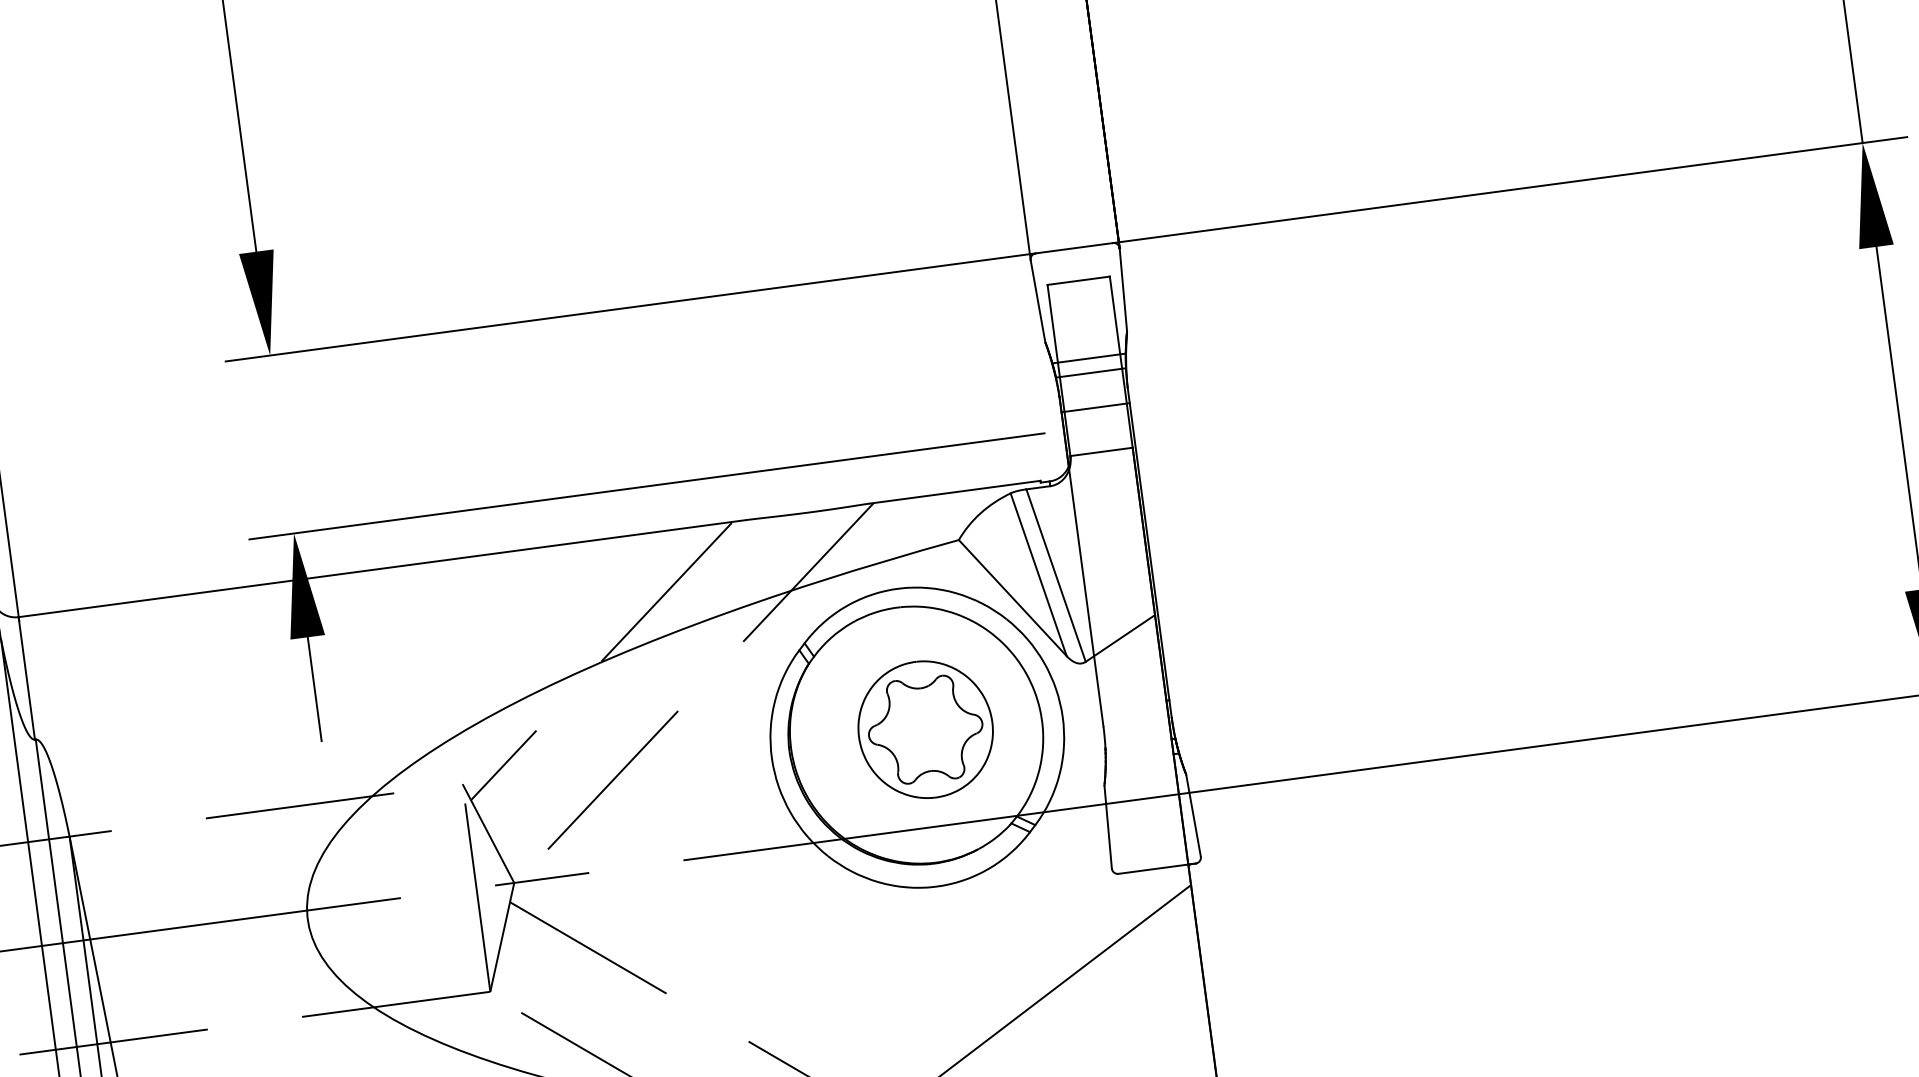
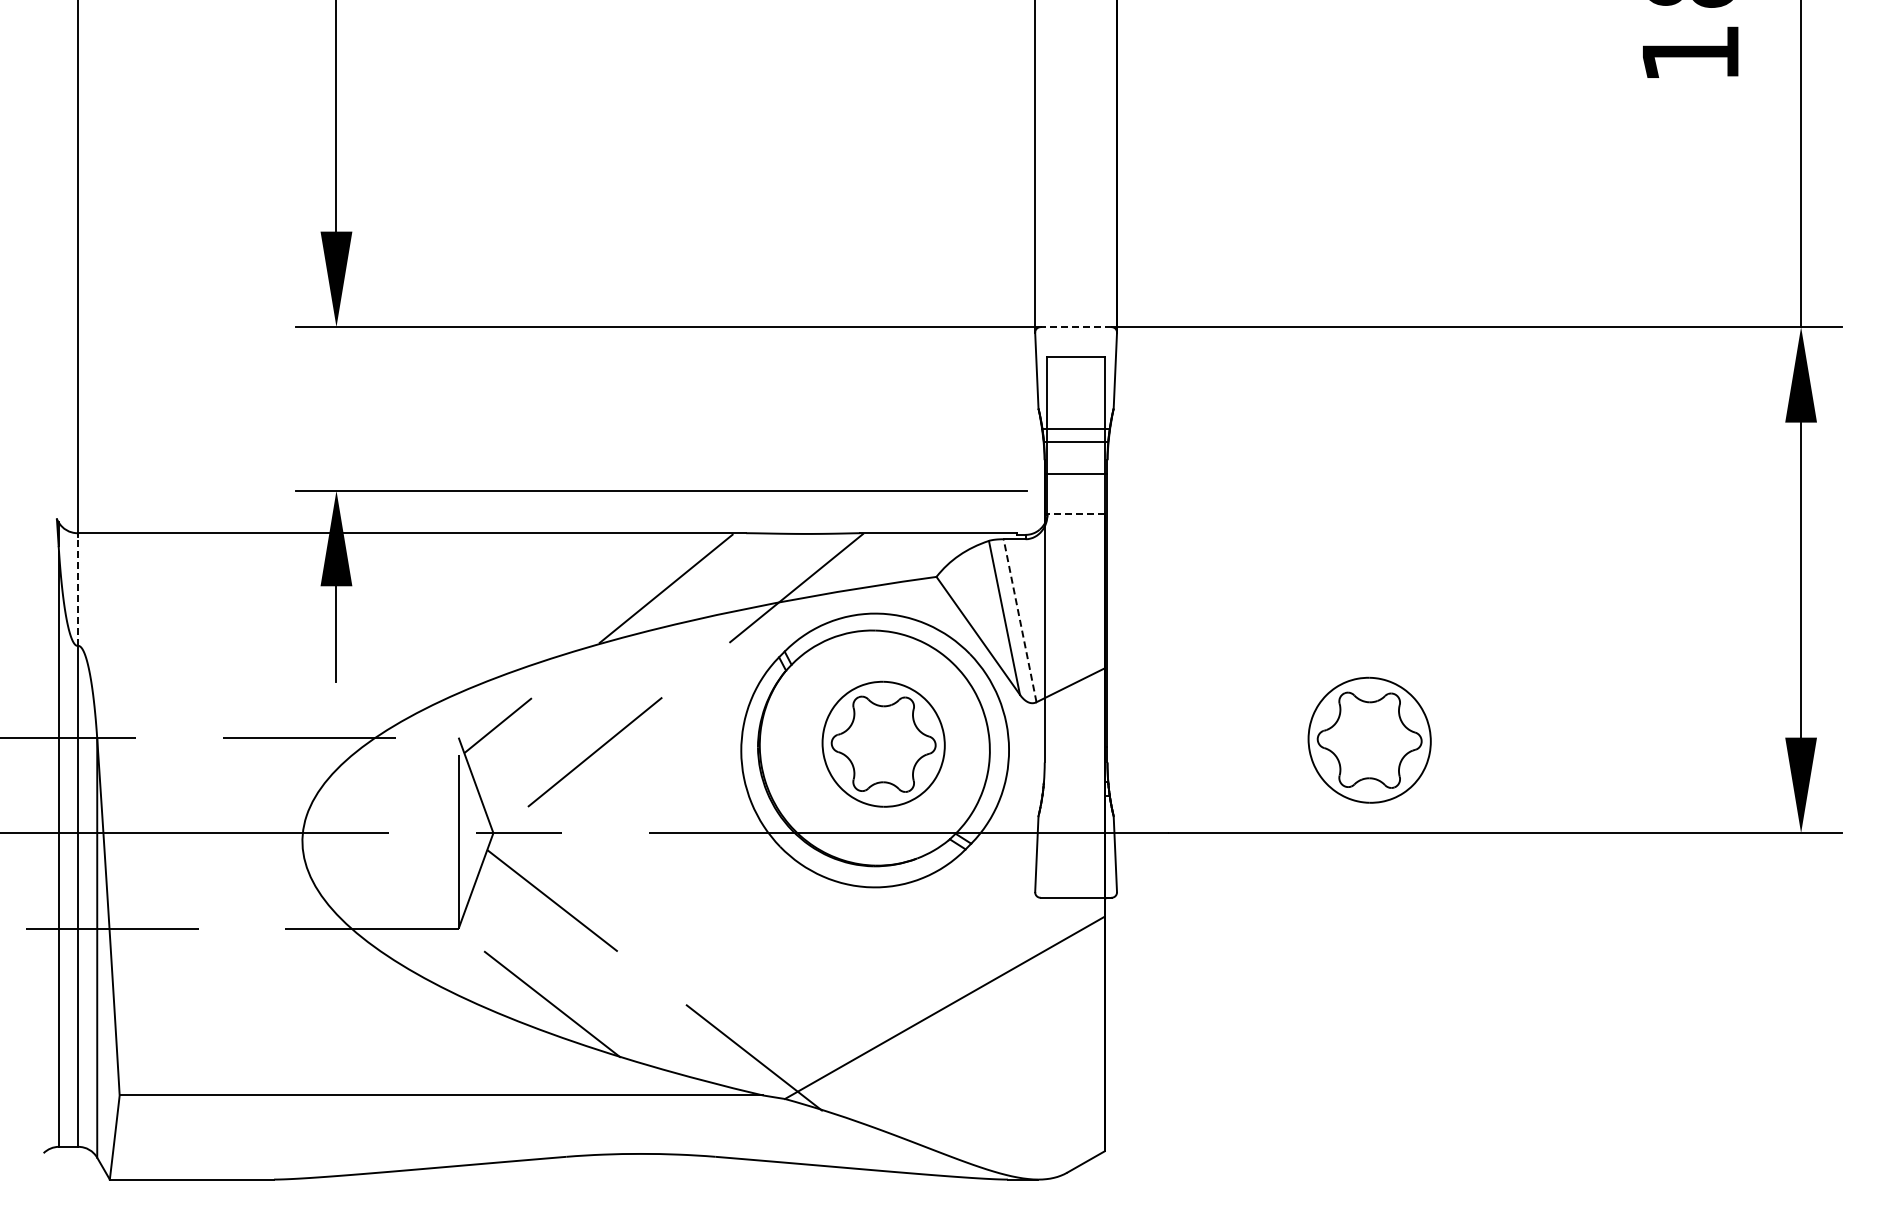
line: (1073, 248) -> (1075, 327), solid -> dashed
line: (1101, 451) -> (1076, 514), solid -> dashed
line: (1056, 575) -> (1020, 620), solid -> dashed
part: (1453, 654) -> (1369, 739), added
line: (26, 678) -> (77, 589), solid -> dashed

